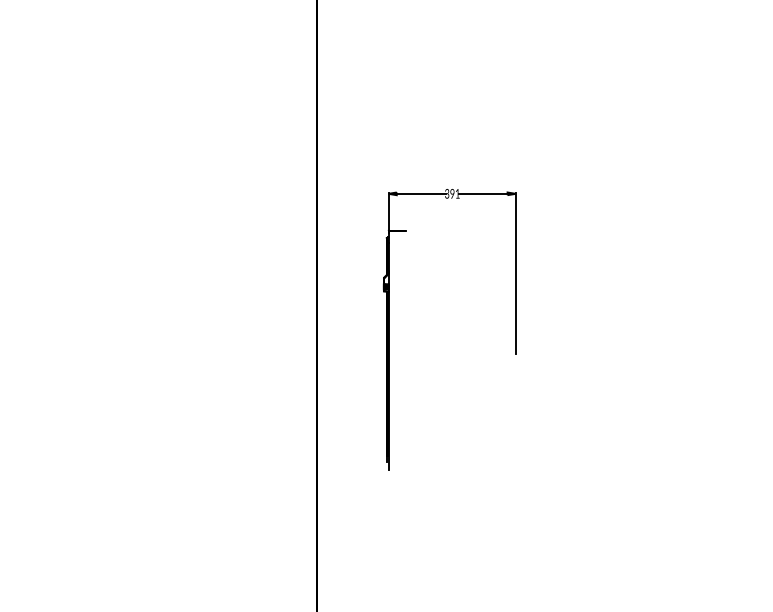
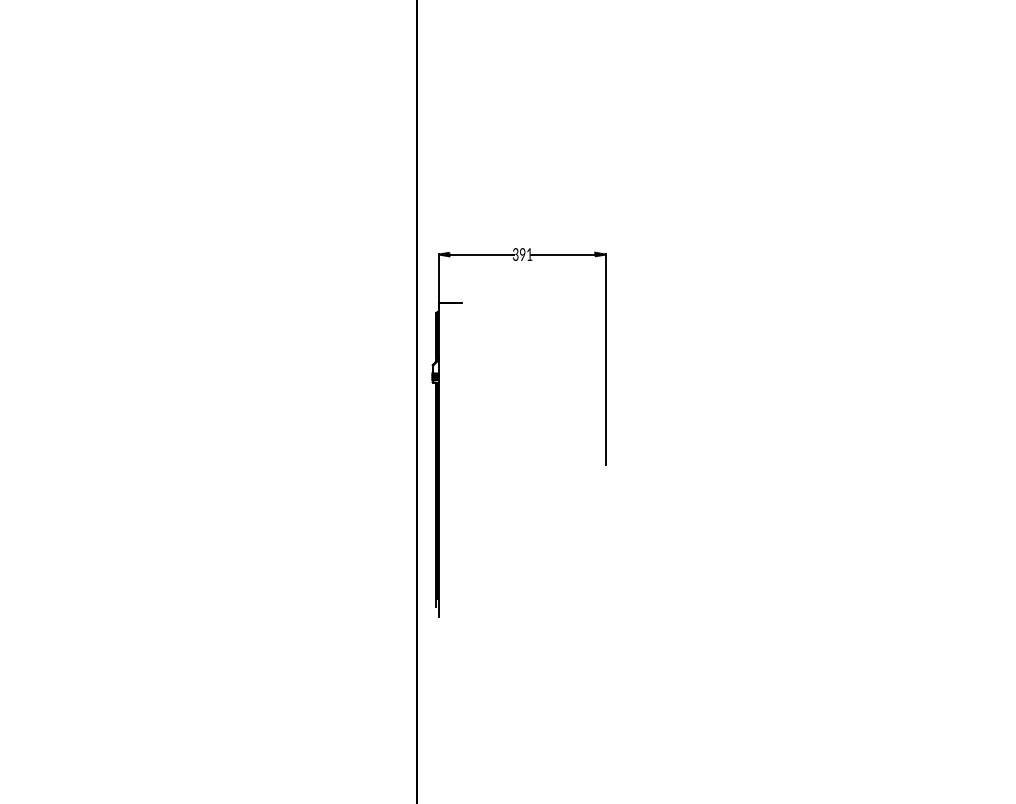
part: (389, 329) -> (439, 432), moved

